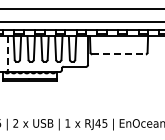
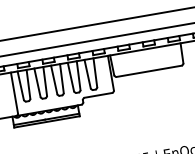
line: (8, 53) -> (14, 93), dashed -> solid
line: (119, 54) -> (149, 71), dashed -> solid

